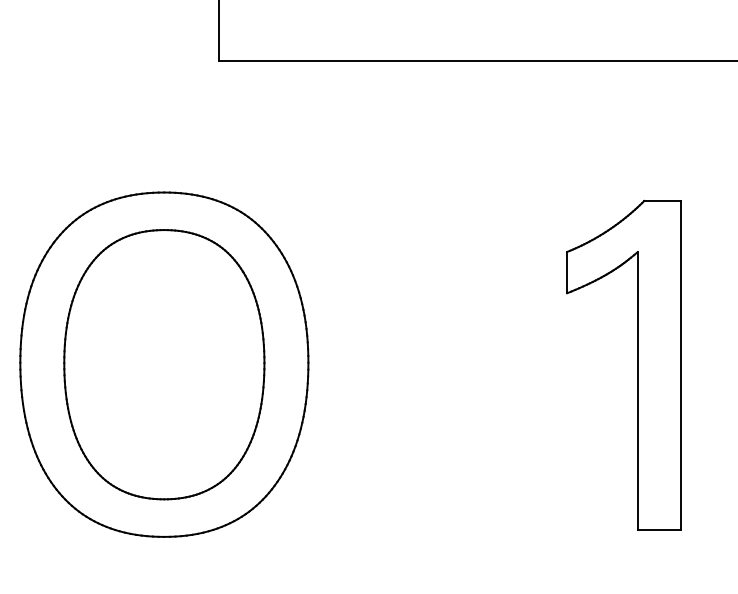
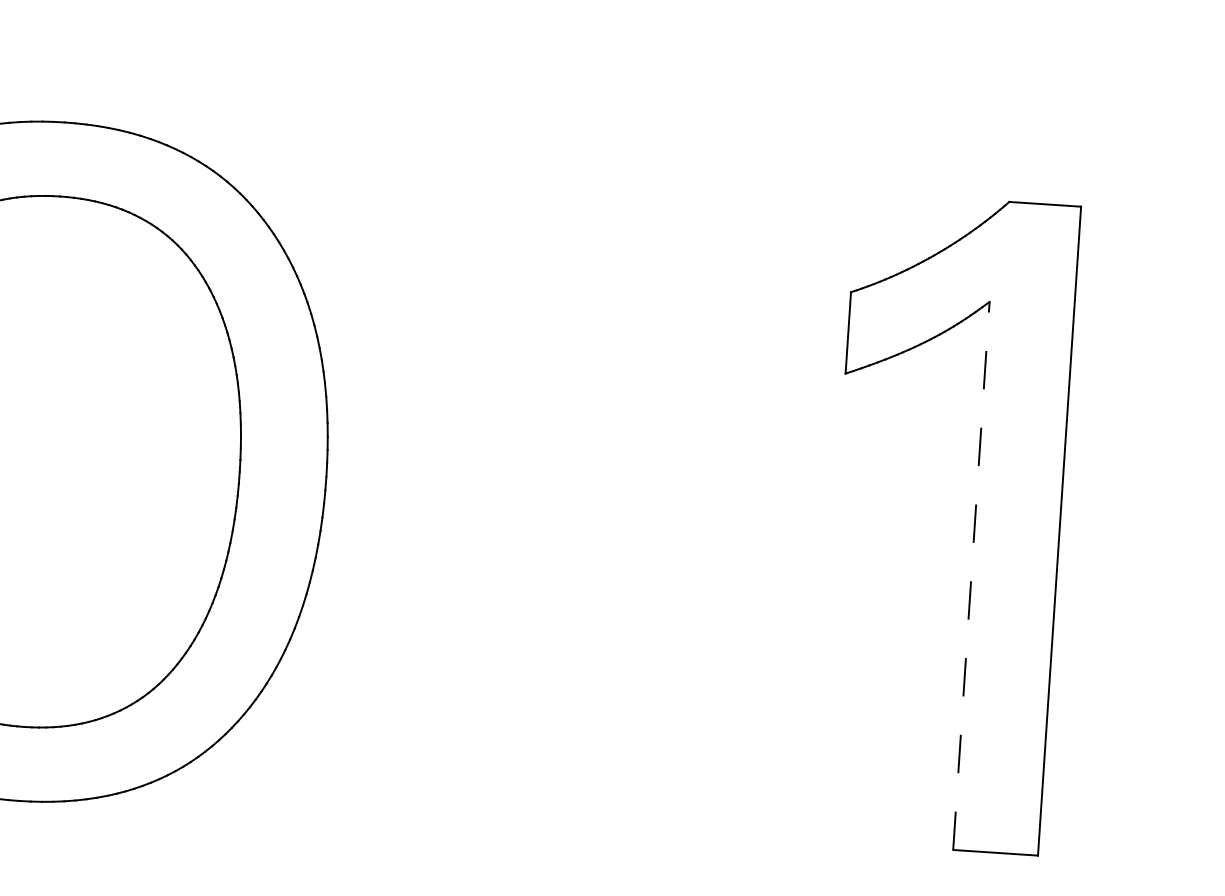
line: (637, 390) -> (971, 574), solid -> dashed

